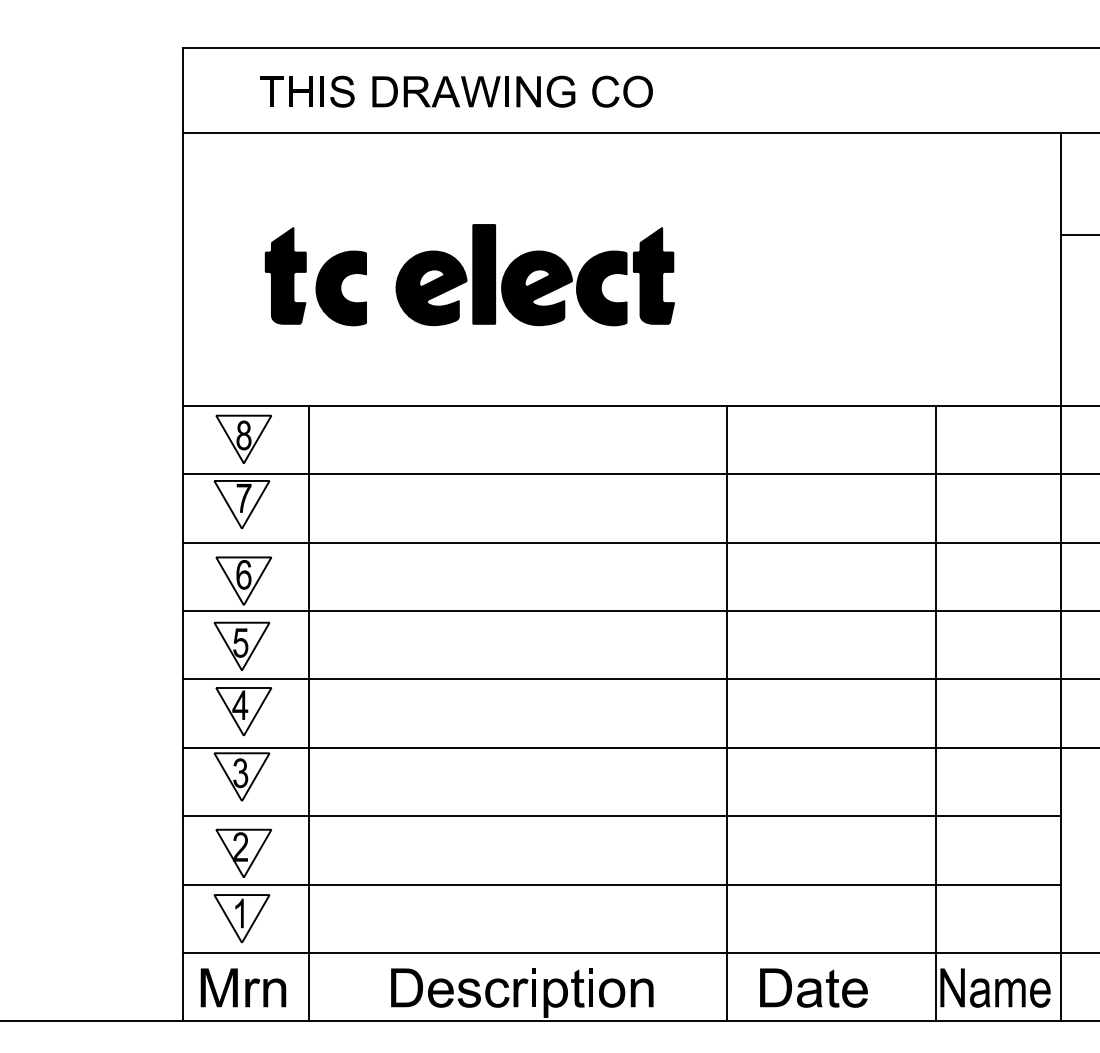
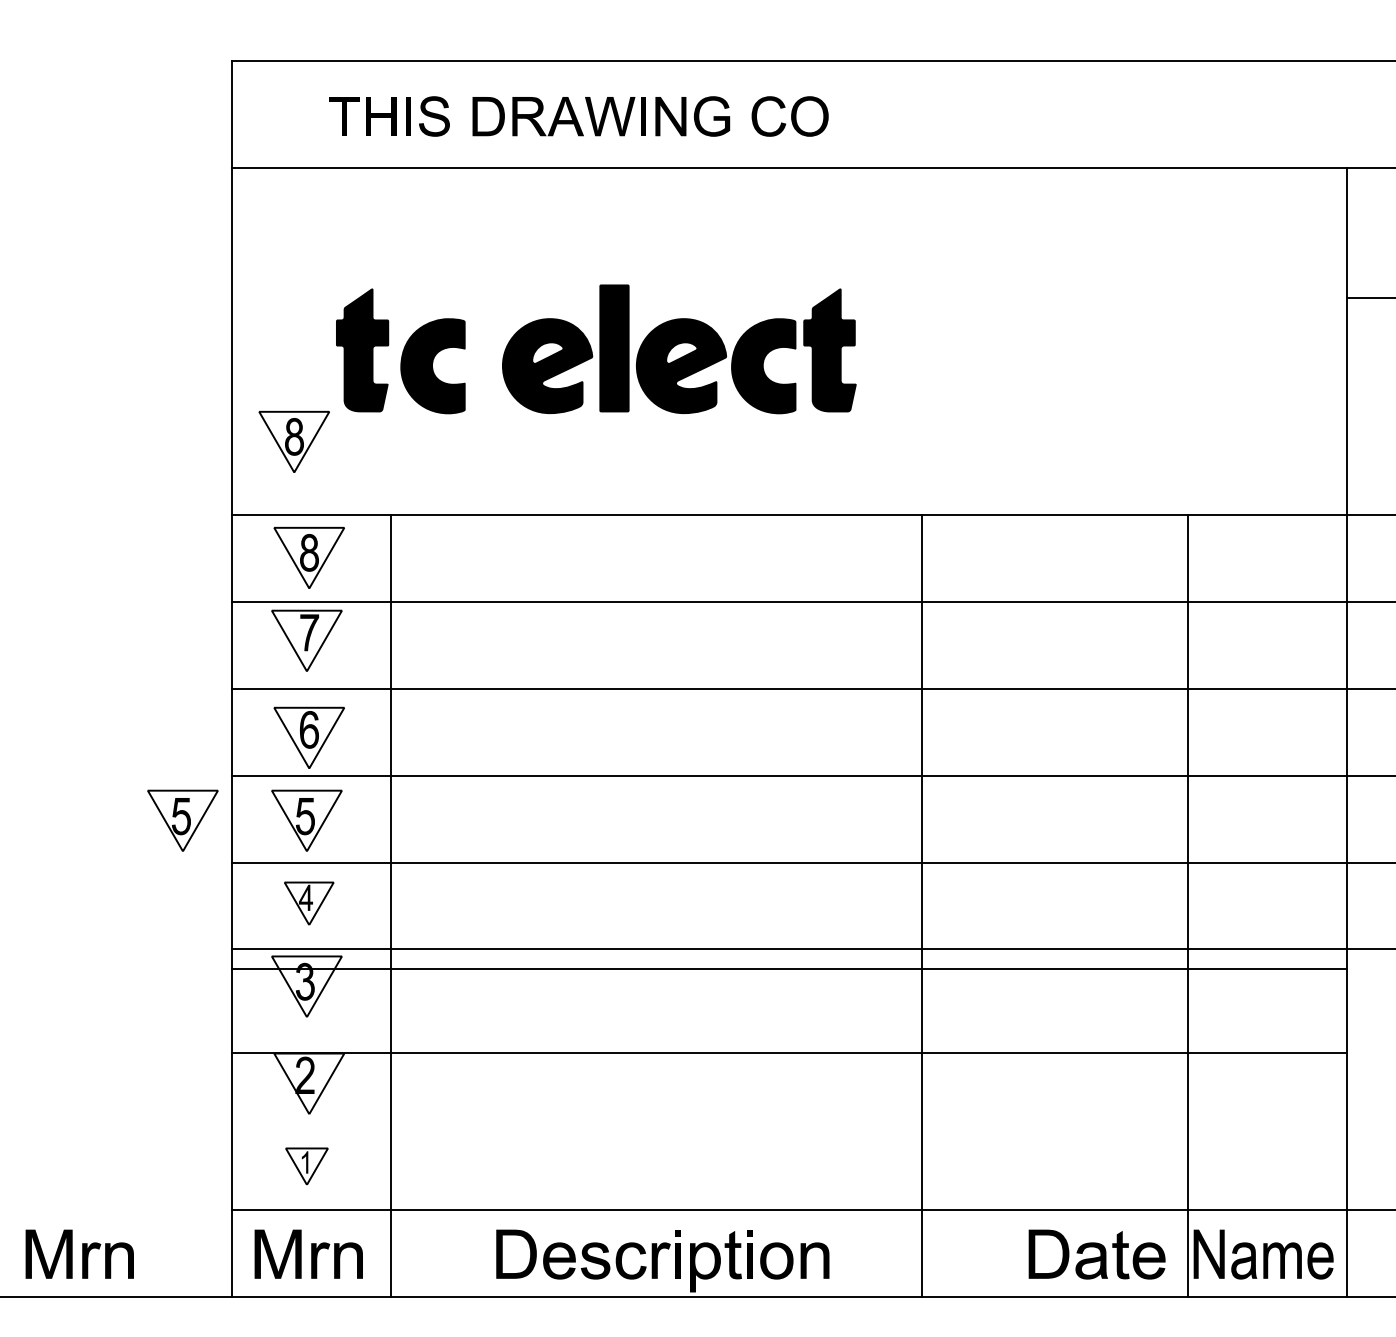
part: (231, 347) -> (293, 441), added
part: (143, 646) -> (182, 820), added
part: (243, 711) -> (308, 903), size x0.7
line: (622, 816) -> (789, 969), moved
line: (622, 884) -> (789, 1053), moved
part: (241, 918) -> (306, 1166), size x0.6
part: (62, 987) -> (79, 1253), added
part: (813, 988) -> (1096, 1254), moved

